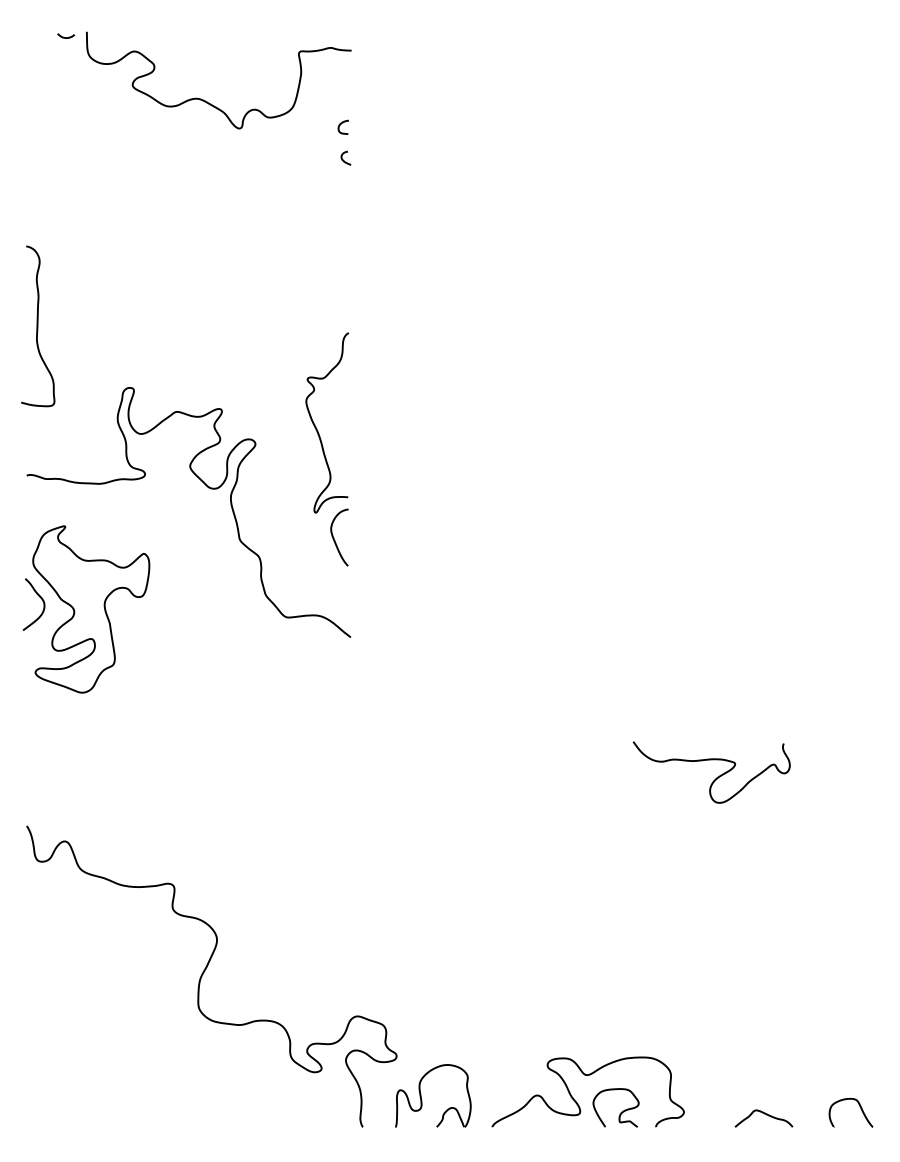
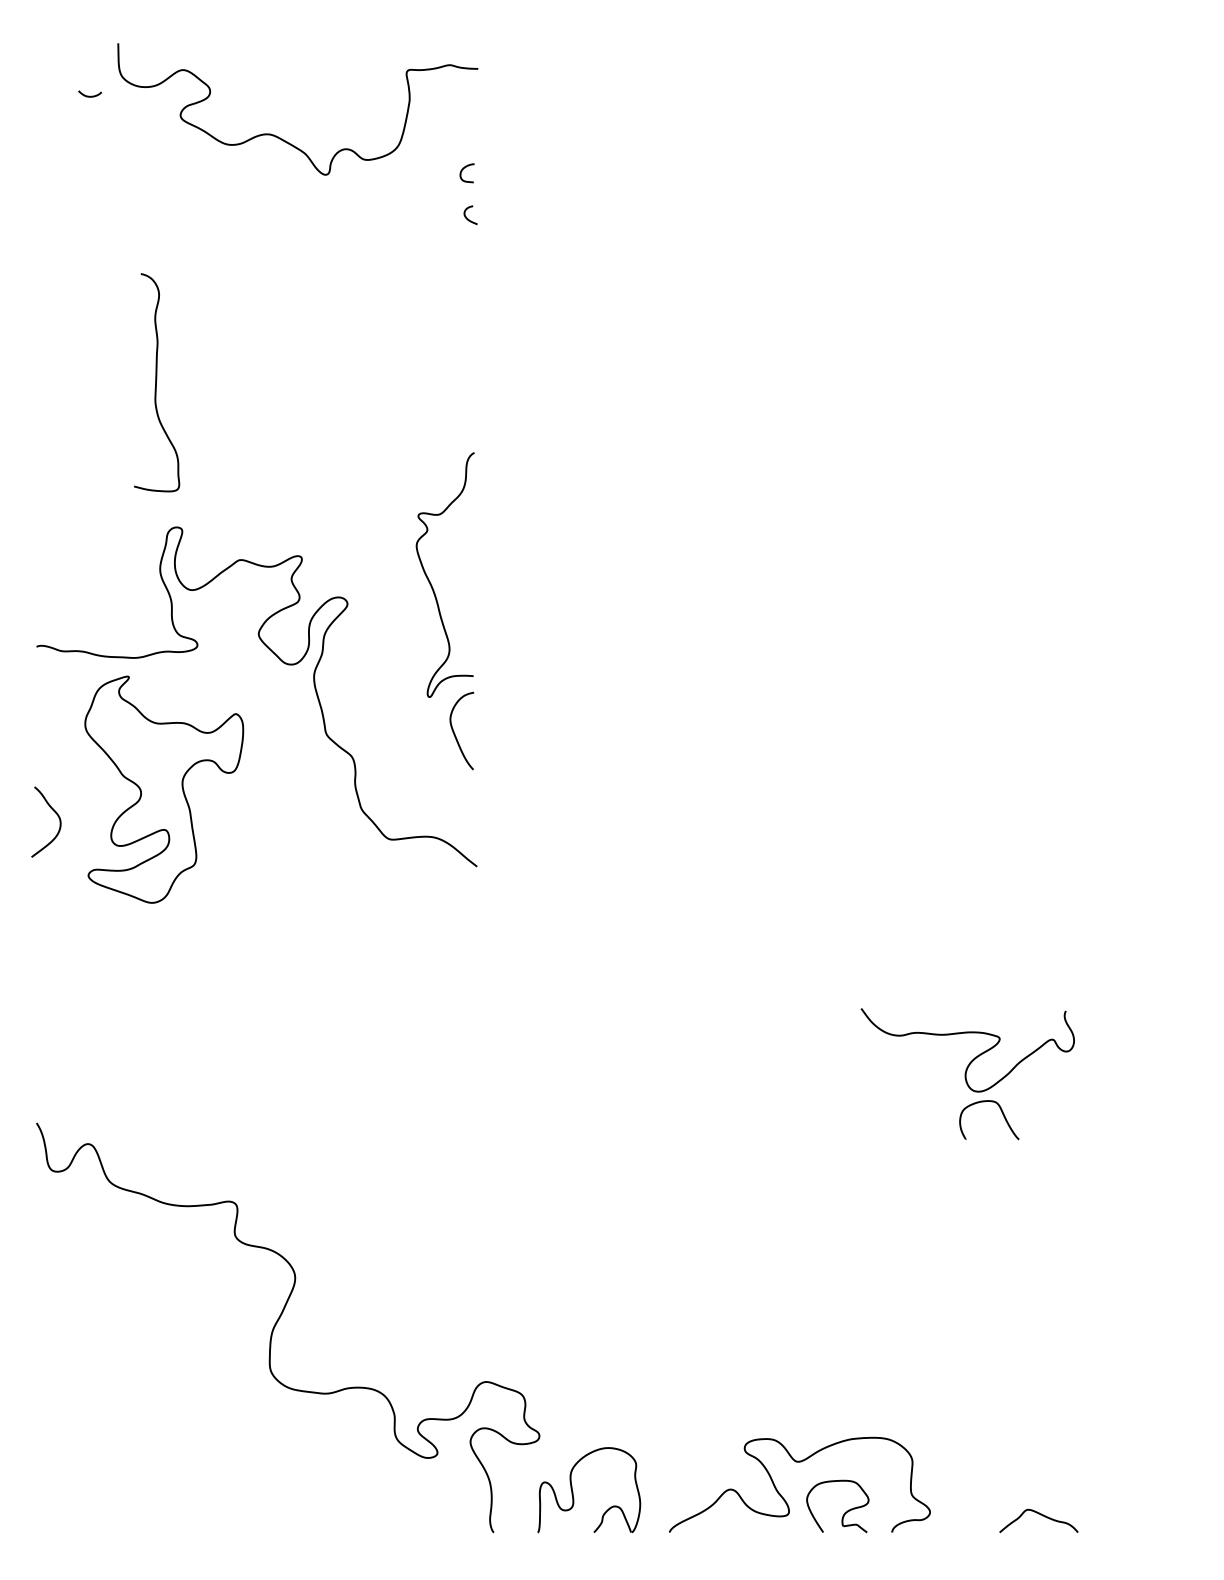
curve: (65, 37) -> (89, 95), moved
curve: (37, 326) -> (156, 382), moved
part: (91, 609) -> (164, 789), moved
curve: (860, 1108) -> (1002, 1114), moved

